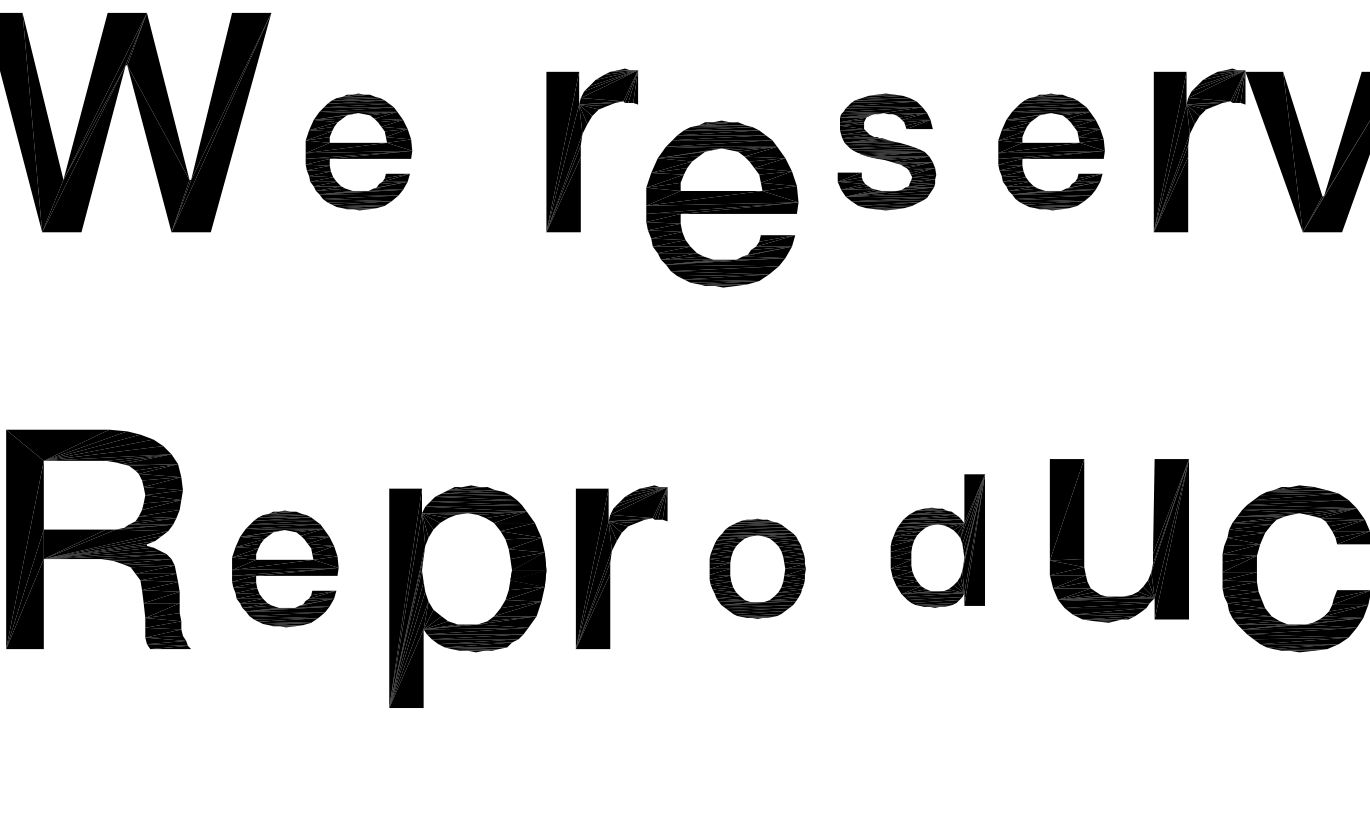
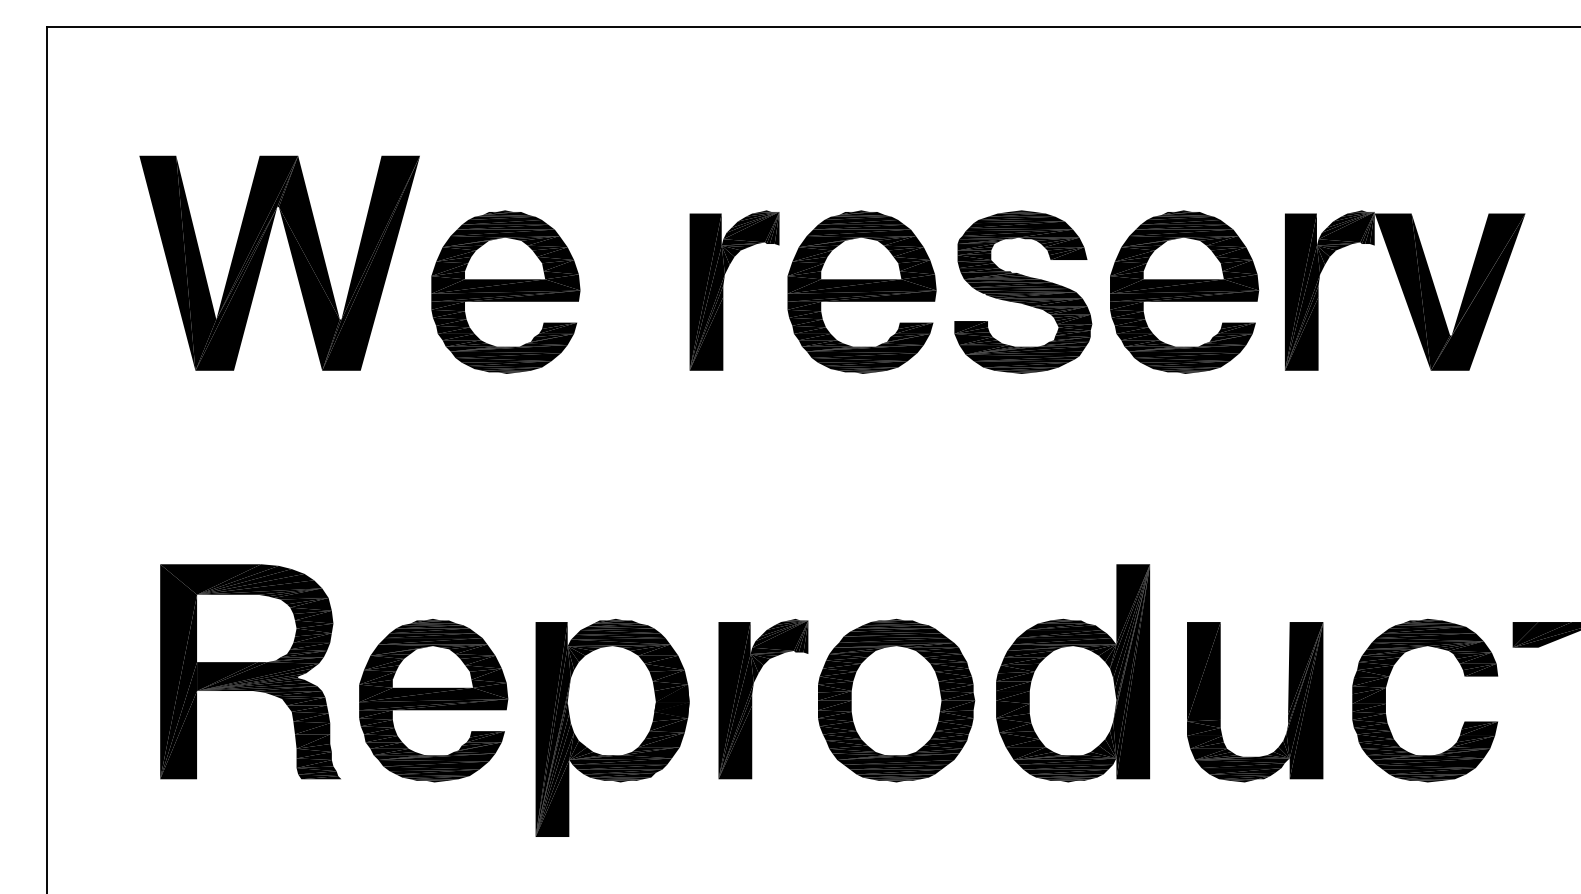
part: (358, 151) -> (505, 291), size x1.43
part: (887, 151) -> (1023, 291), size x1.43
part: (1051, 151) -> (1184, 291), size x1.43
part: (721, 203) -> (861, 291), moved
part: (938, 541) -> (1073, 673), size x1.67
part: (1153, 541) -> (1288, 702), moved
part: (285, 568) -> (433, 700), size x1.43
part: (757, 568) -> (896, 700), size x1.67

